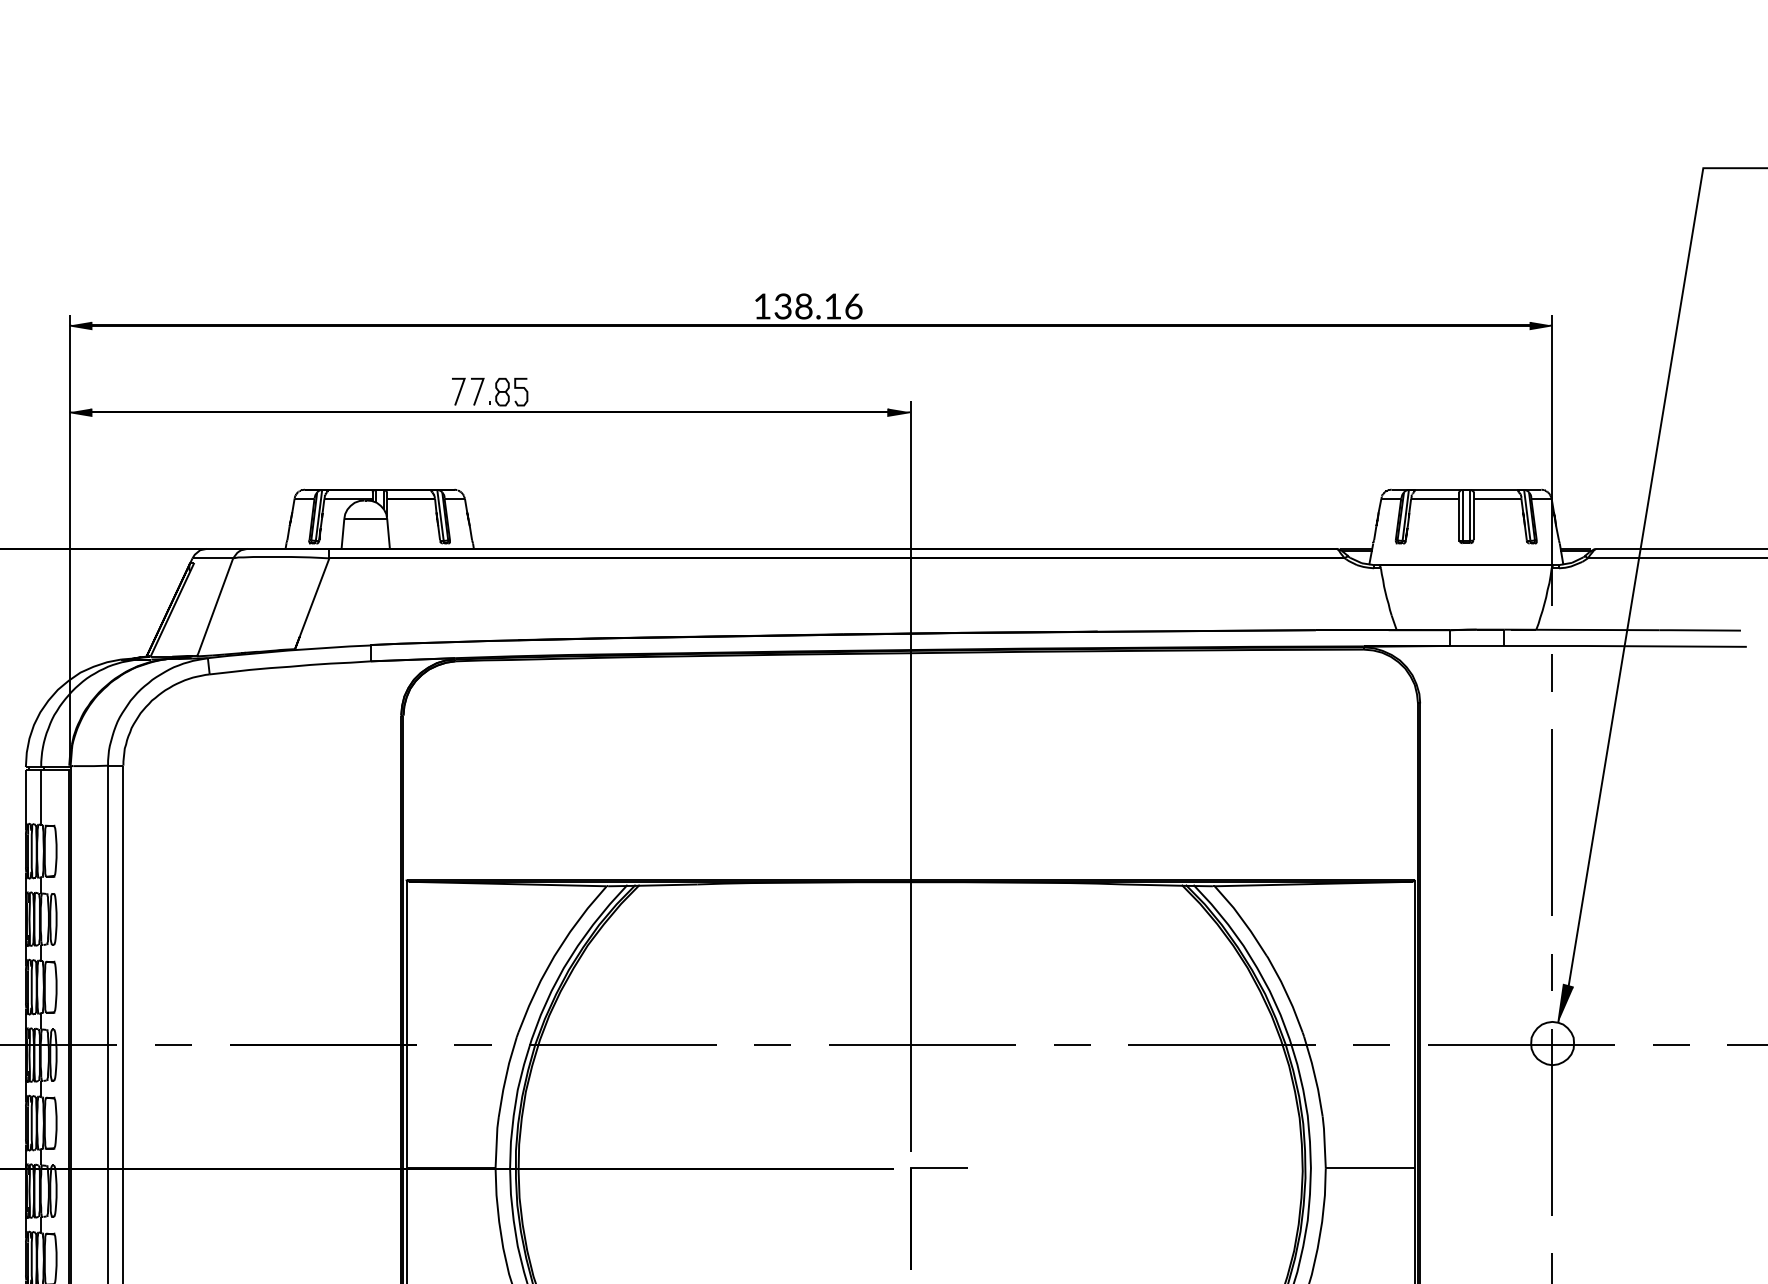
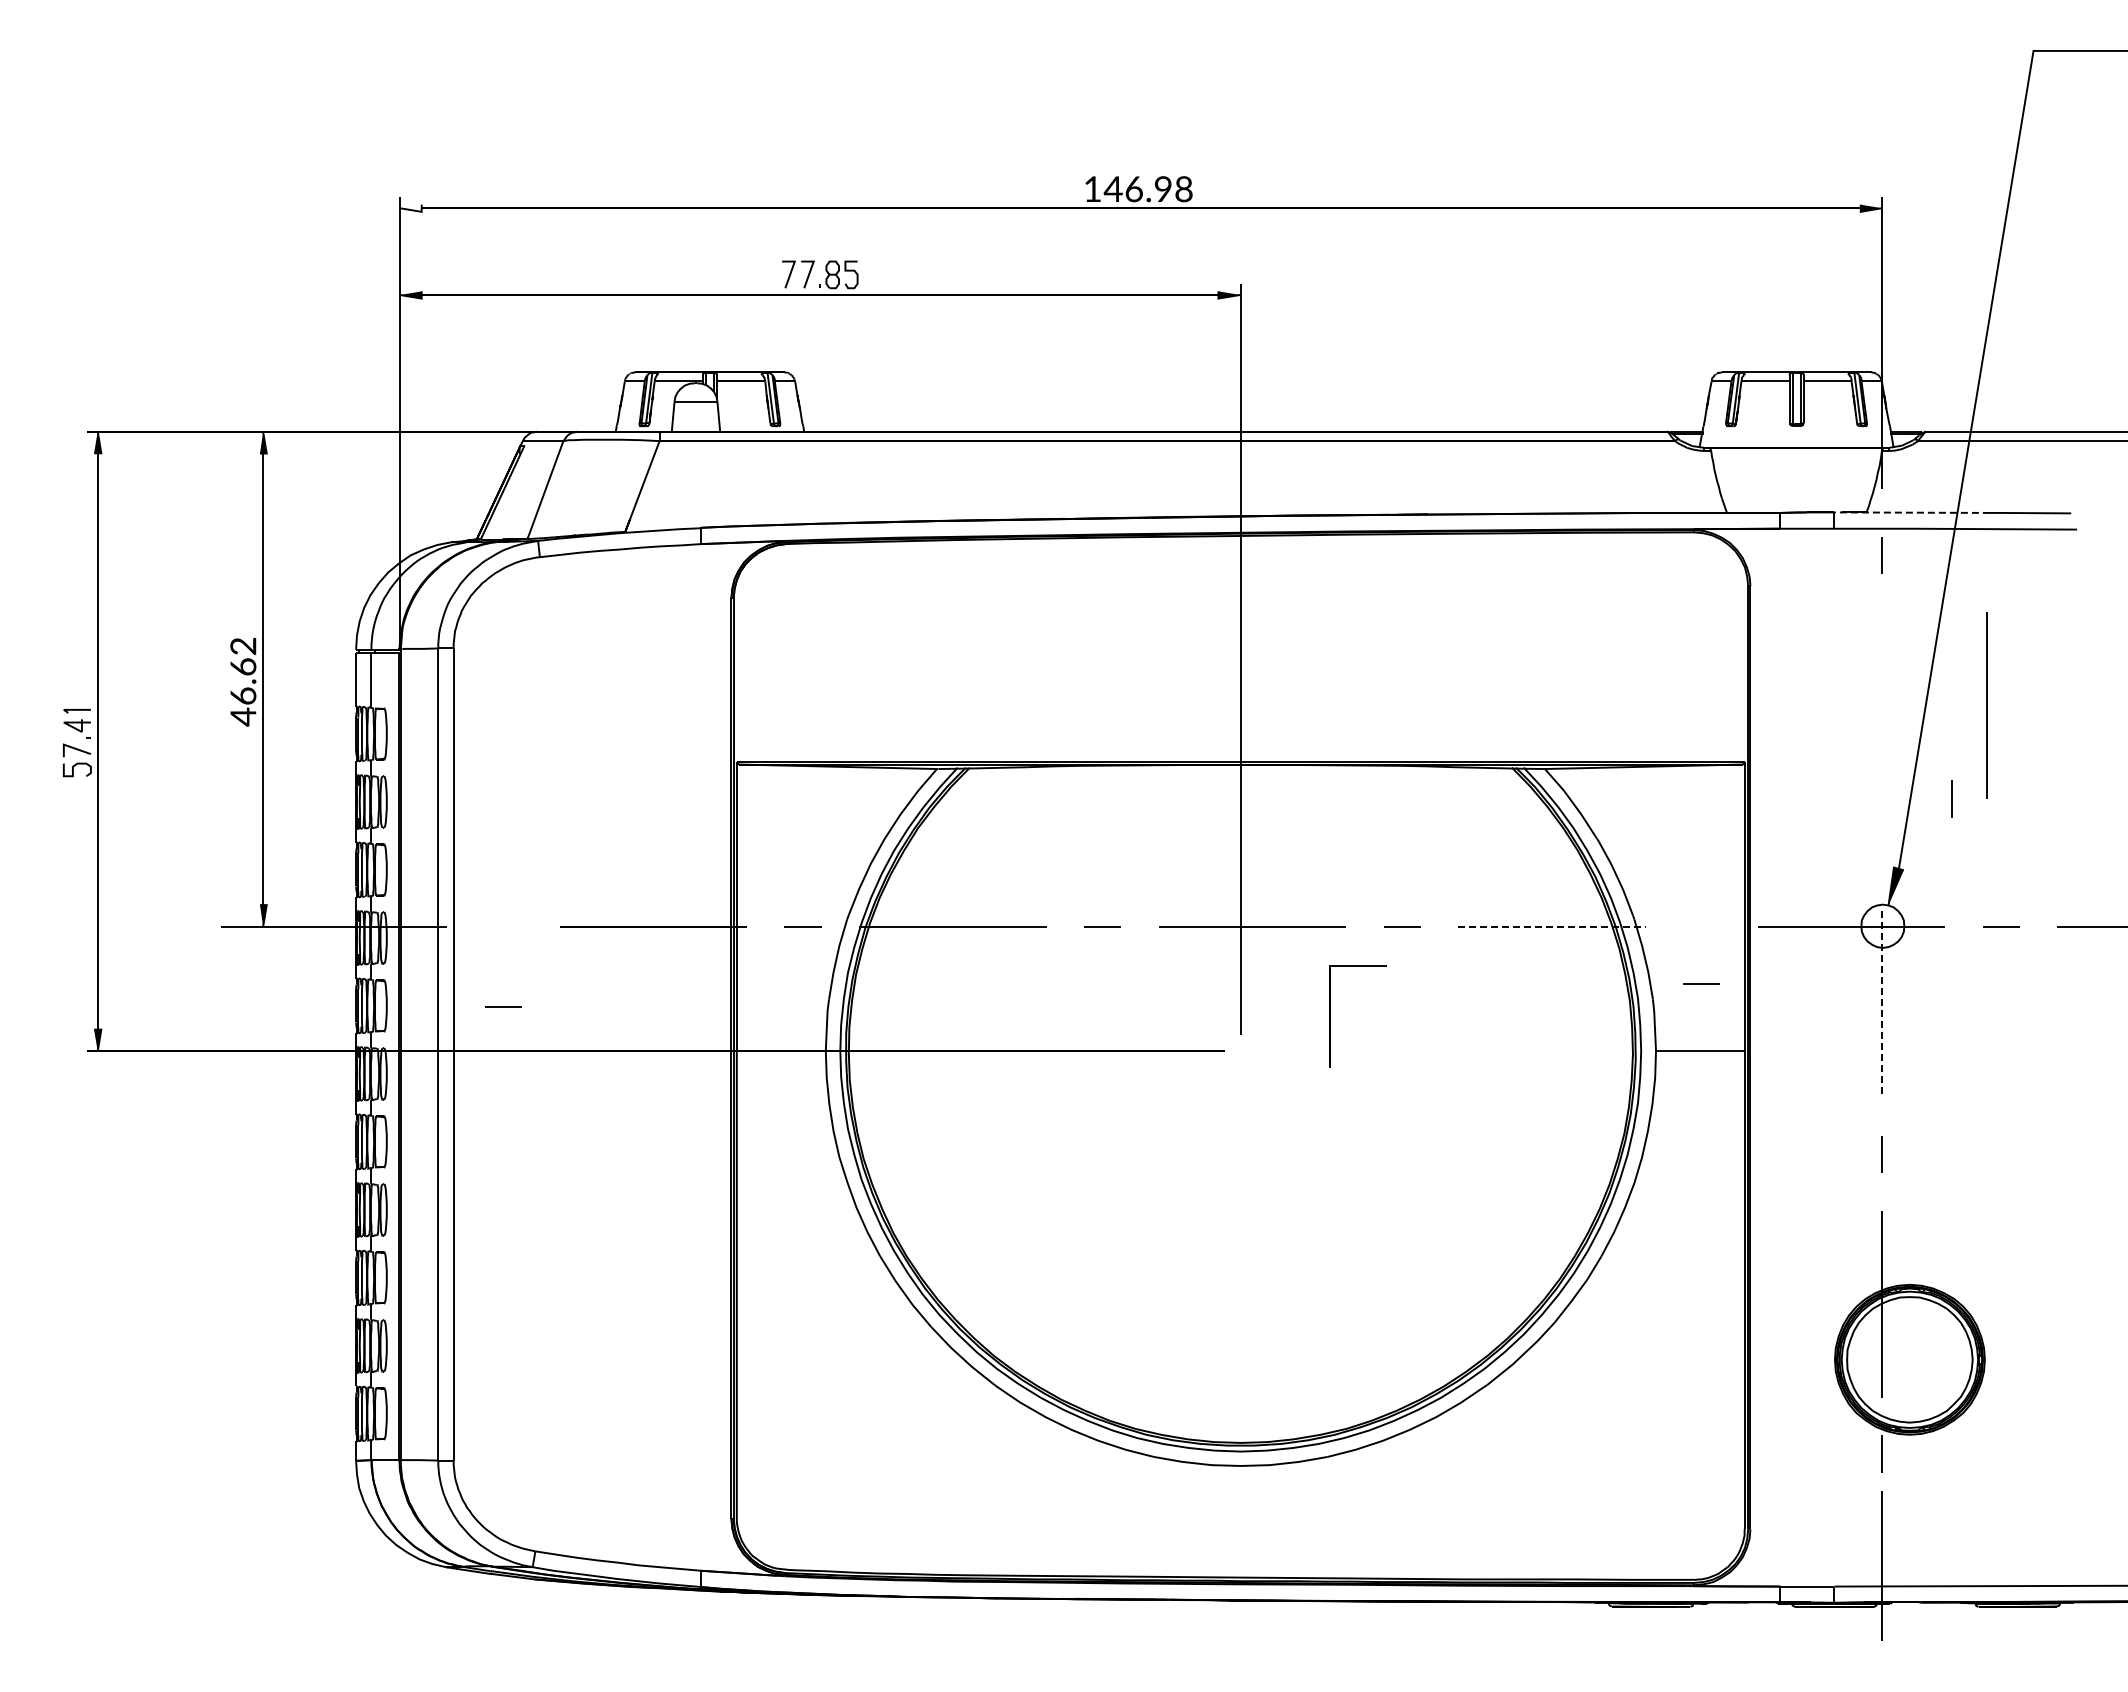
text: (817, 306) -> (1147, 189), 138.16 -> 146.98
fill: (80, 324) -> (410, 207), removed
line: (1582, 629) -> (1912, 512), solid -> dashed
line: (1551, 822) -> (1986, 705), moved
line: (1551, 971) -> (1951, 798), moved
line: (173, 1043) -> (503, 1006), moved
line: (1371, 1043) -> (1701, 983), moved
line: (1222, 1044) -> (1552, 927), solid -> dashed
line: (1552, 1121) -> (1882, 1004), solid -> dashed
curve: (911, 1218) -> (1330, 1016), moved

